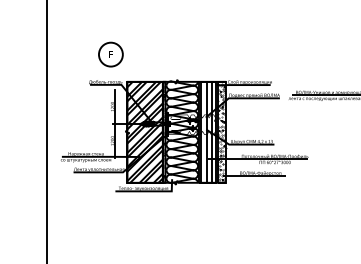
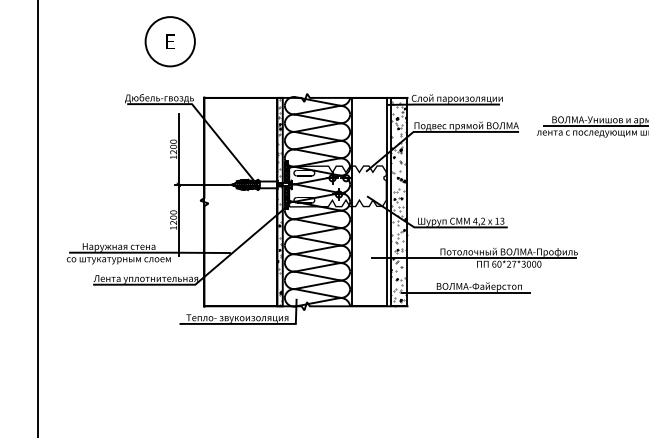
hatch: (144, 131) -> (239, 200), removed
hatch: (206, 131) -> (367, 200), removed

